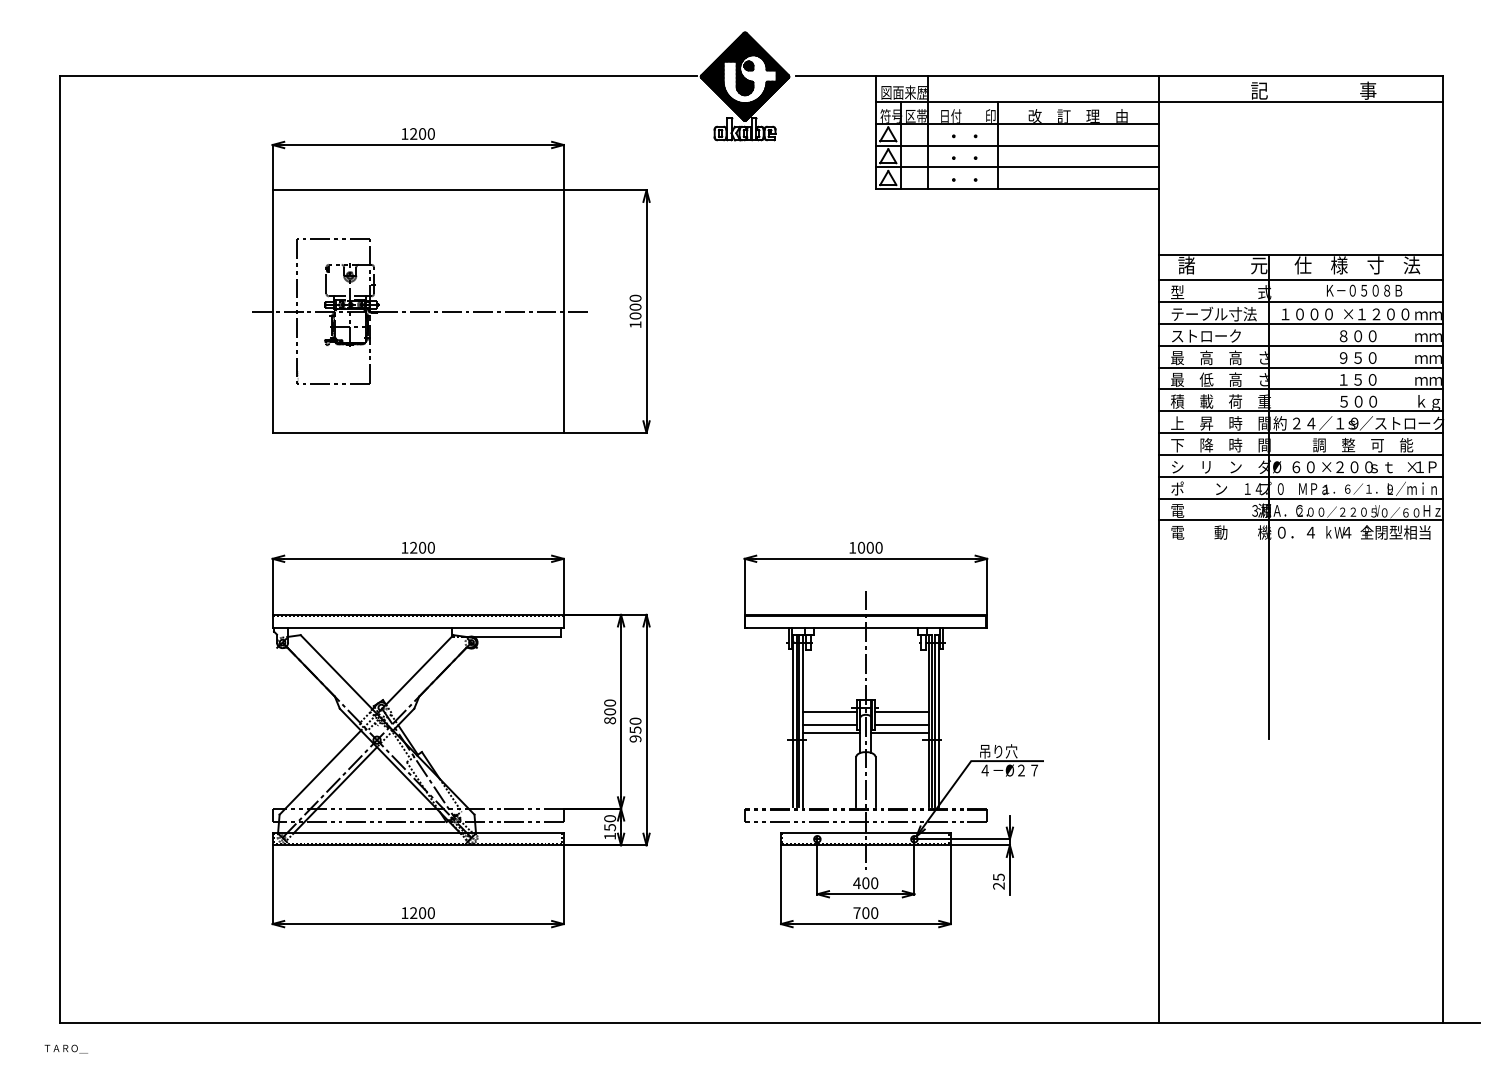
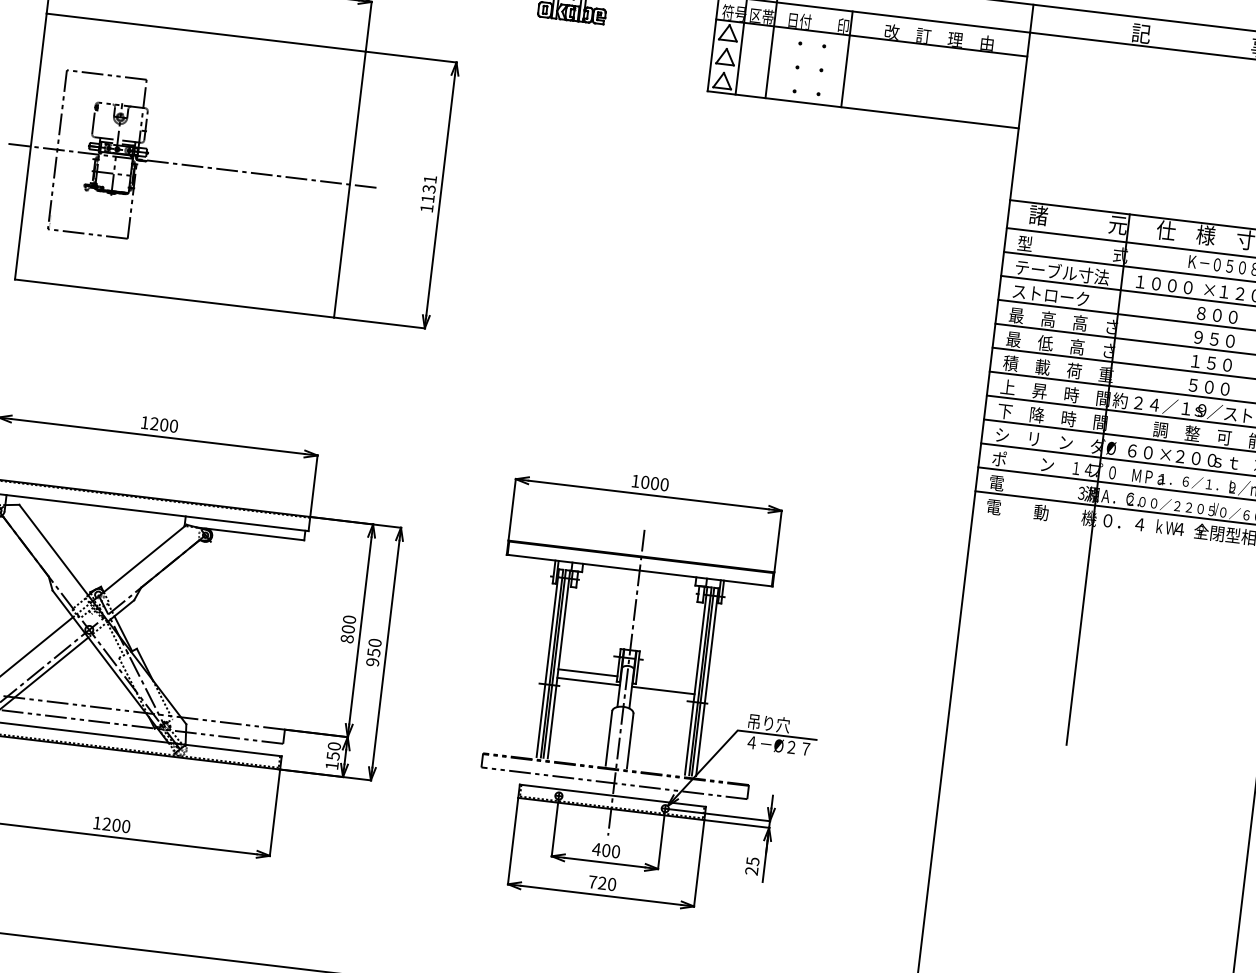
line: (1017, 145) -> (868, 61), removed
line: (1017, 167) -> (866, 85), removed
text: (635, 306) -> (429, 188), 1000 -> 1131
line: (830, 712) -> (589, 658), removed
line: (901, 712) -> (667, 668), removed
line: (901, 725) -> (665, 682), removed
text: (865, 913) -> (601, 883), 700 -> 720

